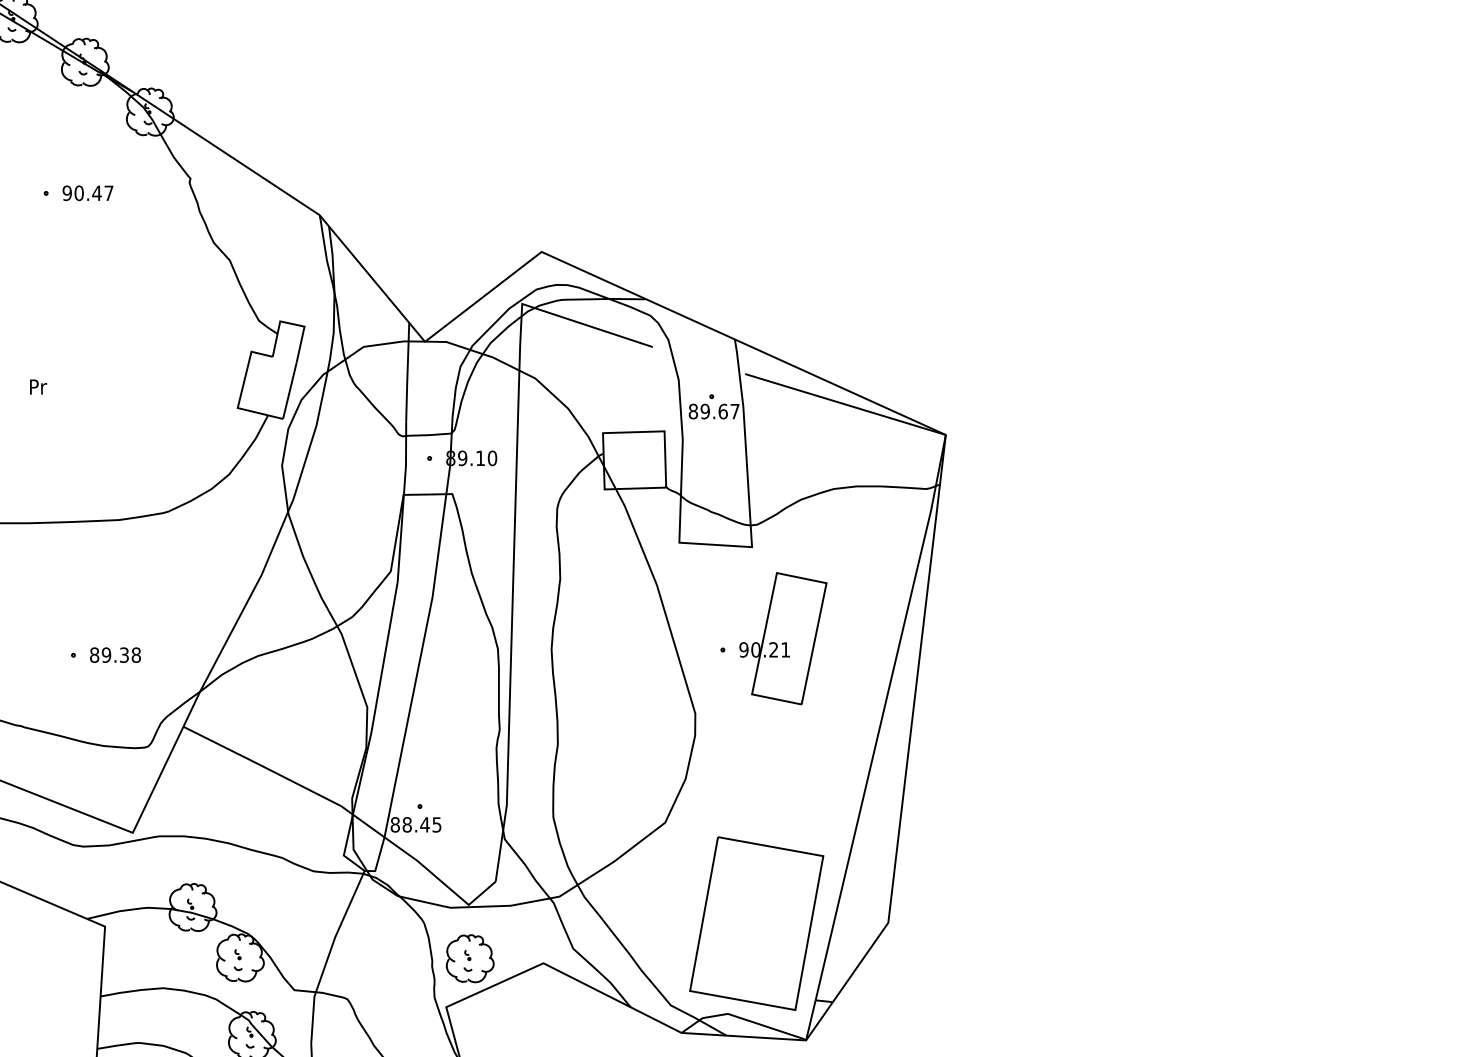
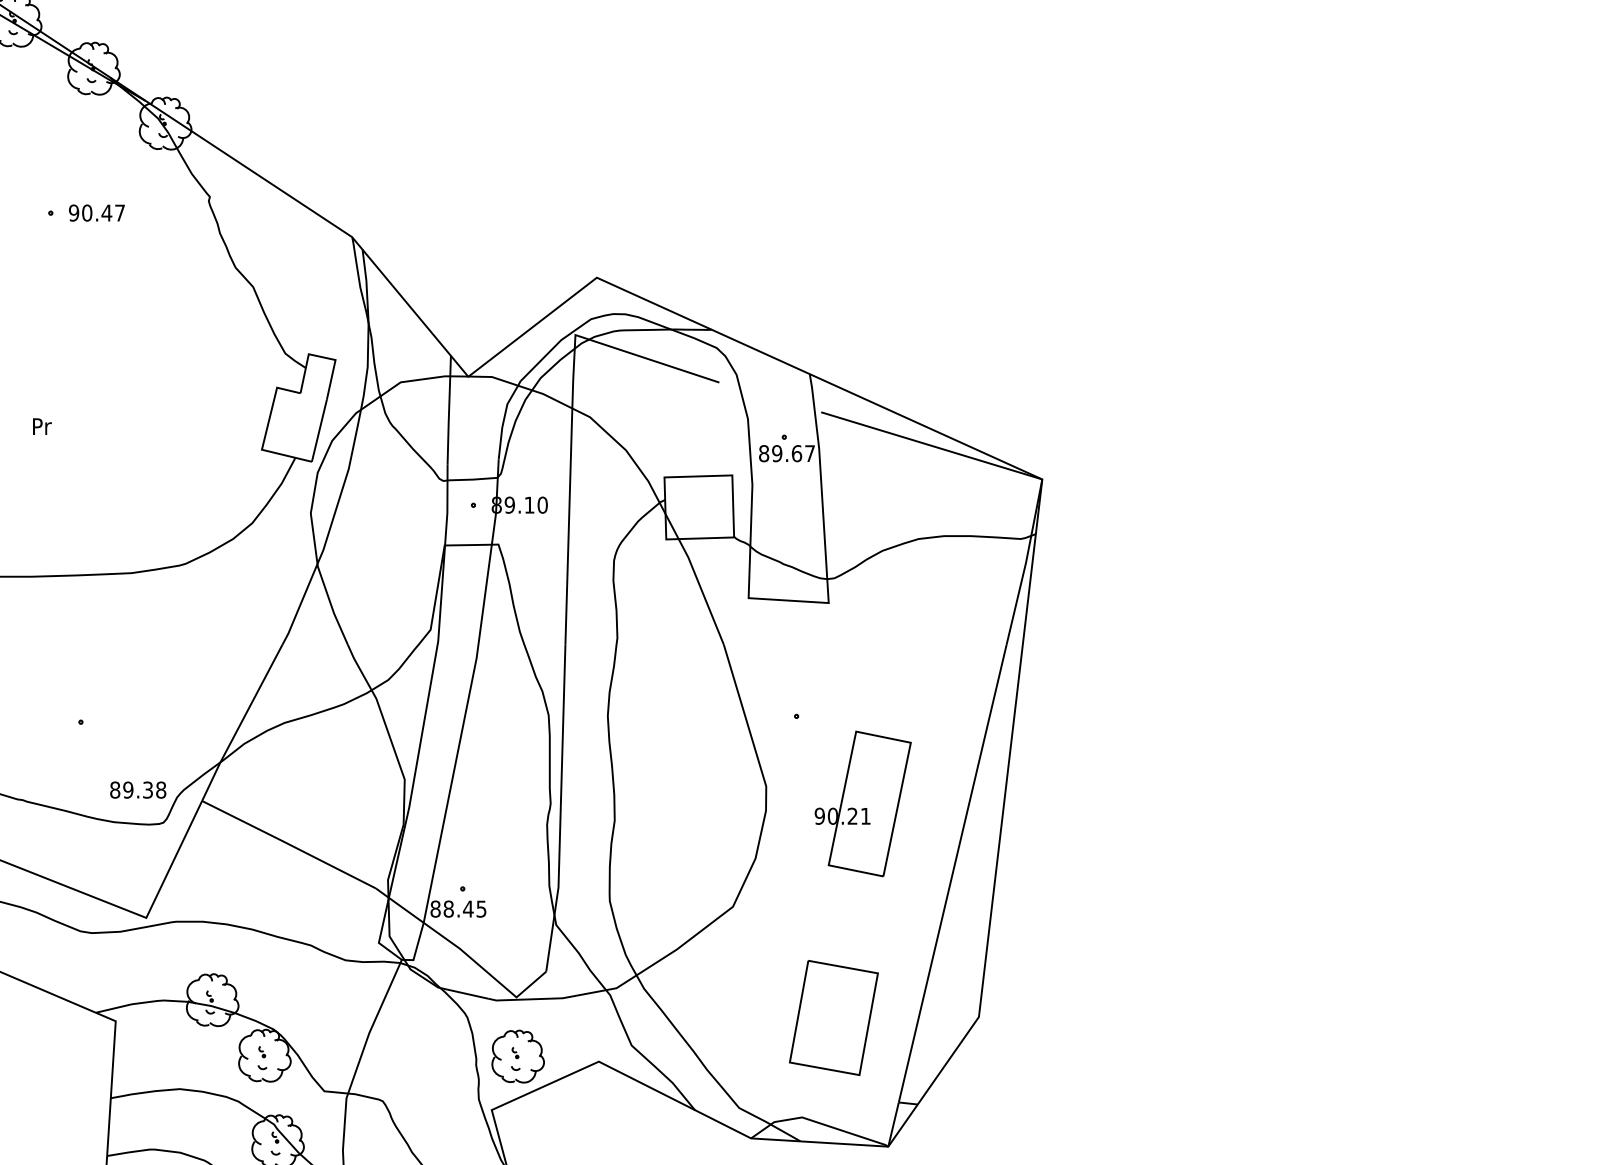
part: (782, 638) -> (862, 803), moved
text: (115, 654) -> (138, 789), moved
part: (756, 923) -> (833, 1017), size x0.6

